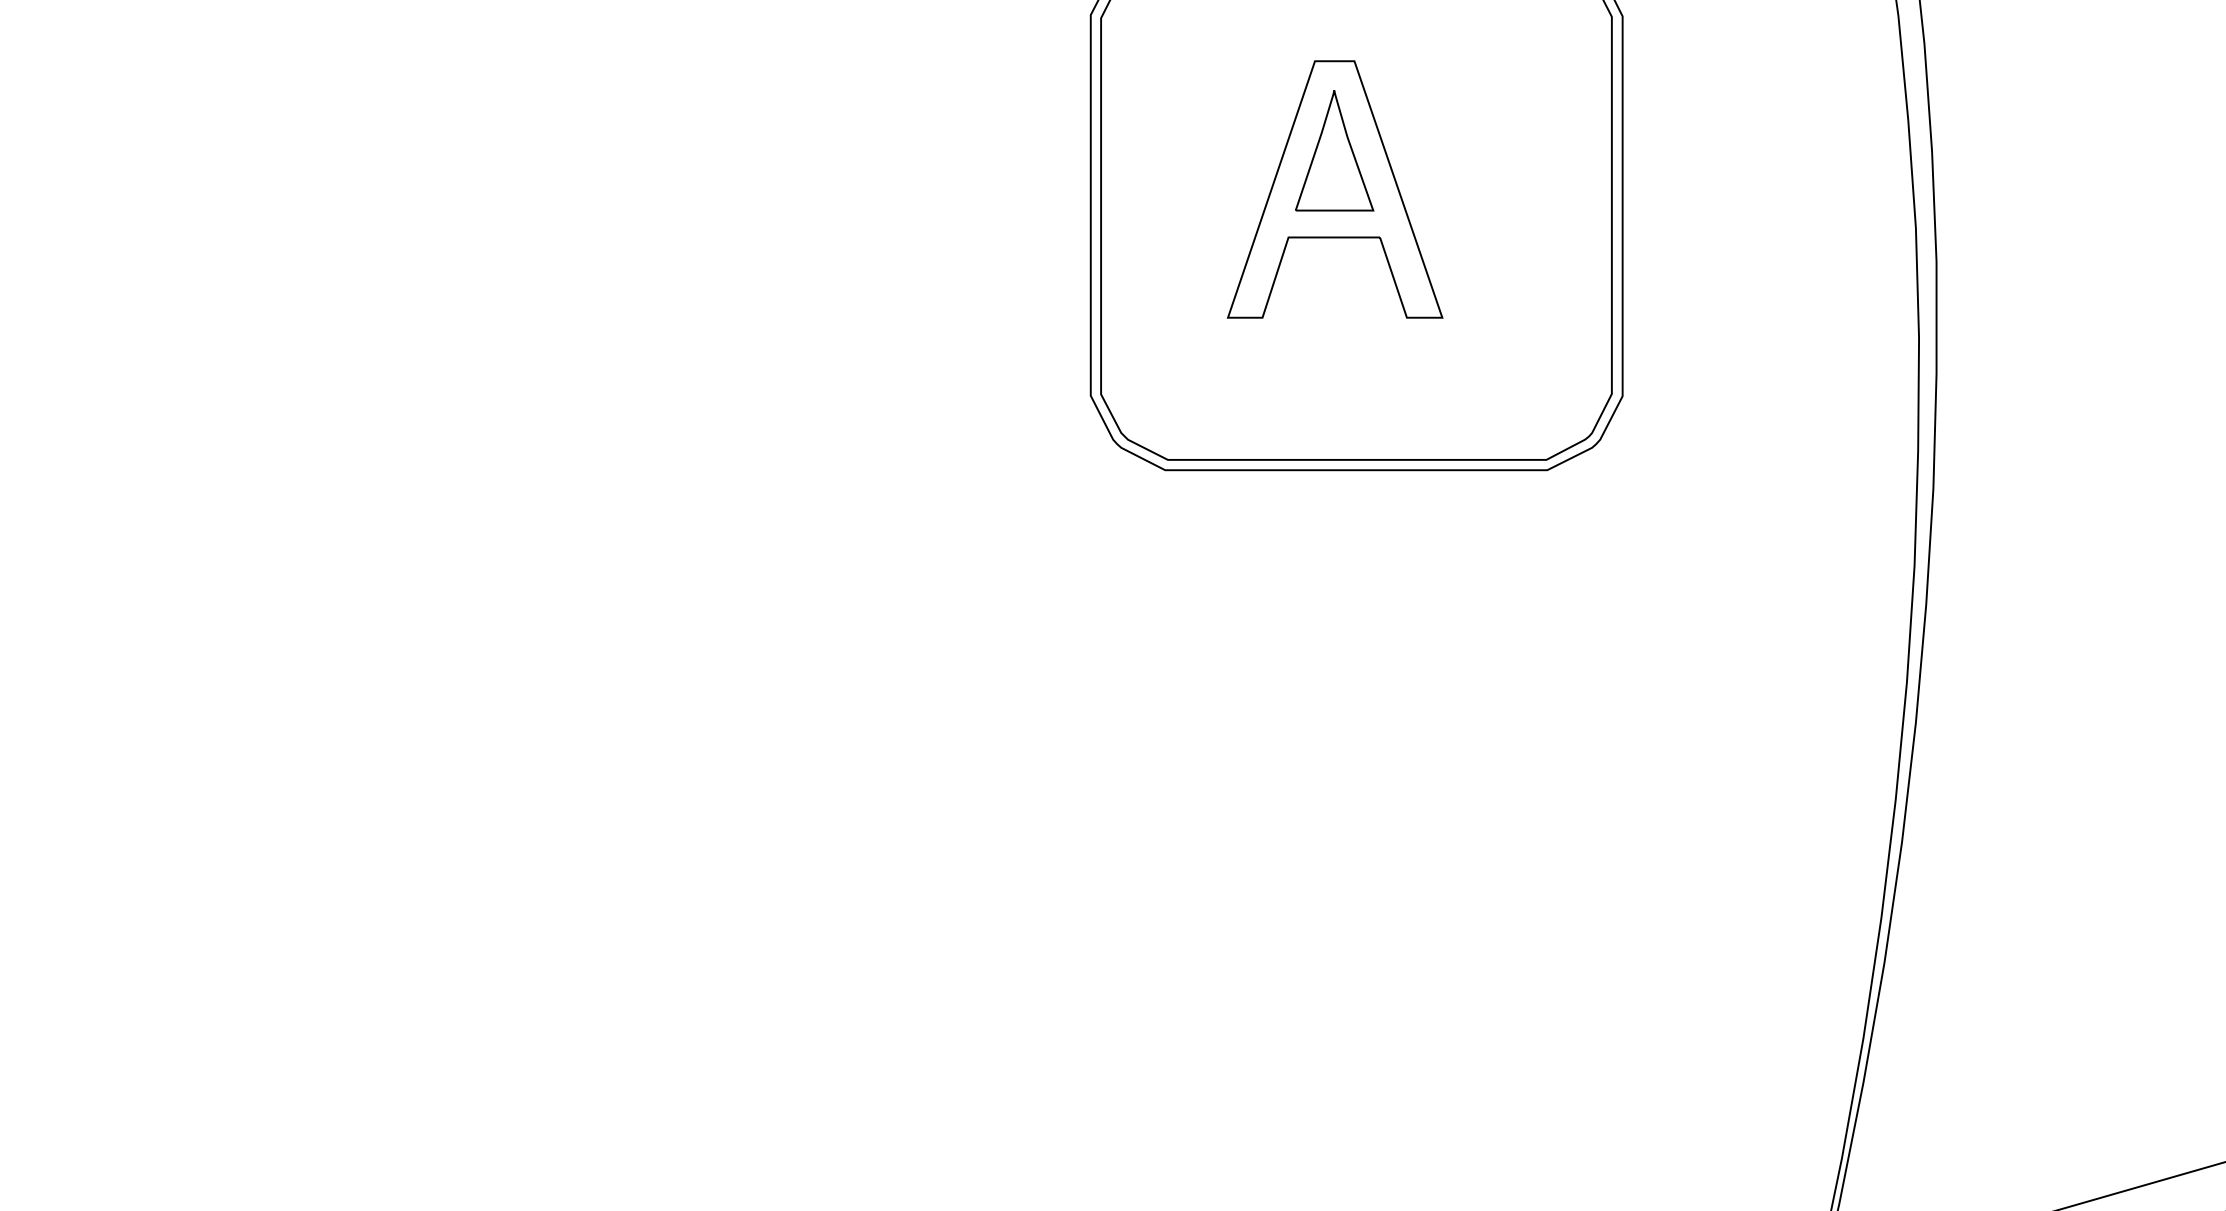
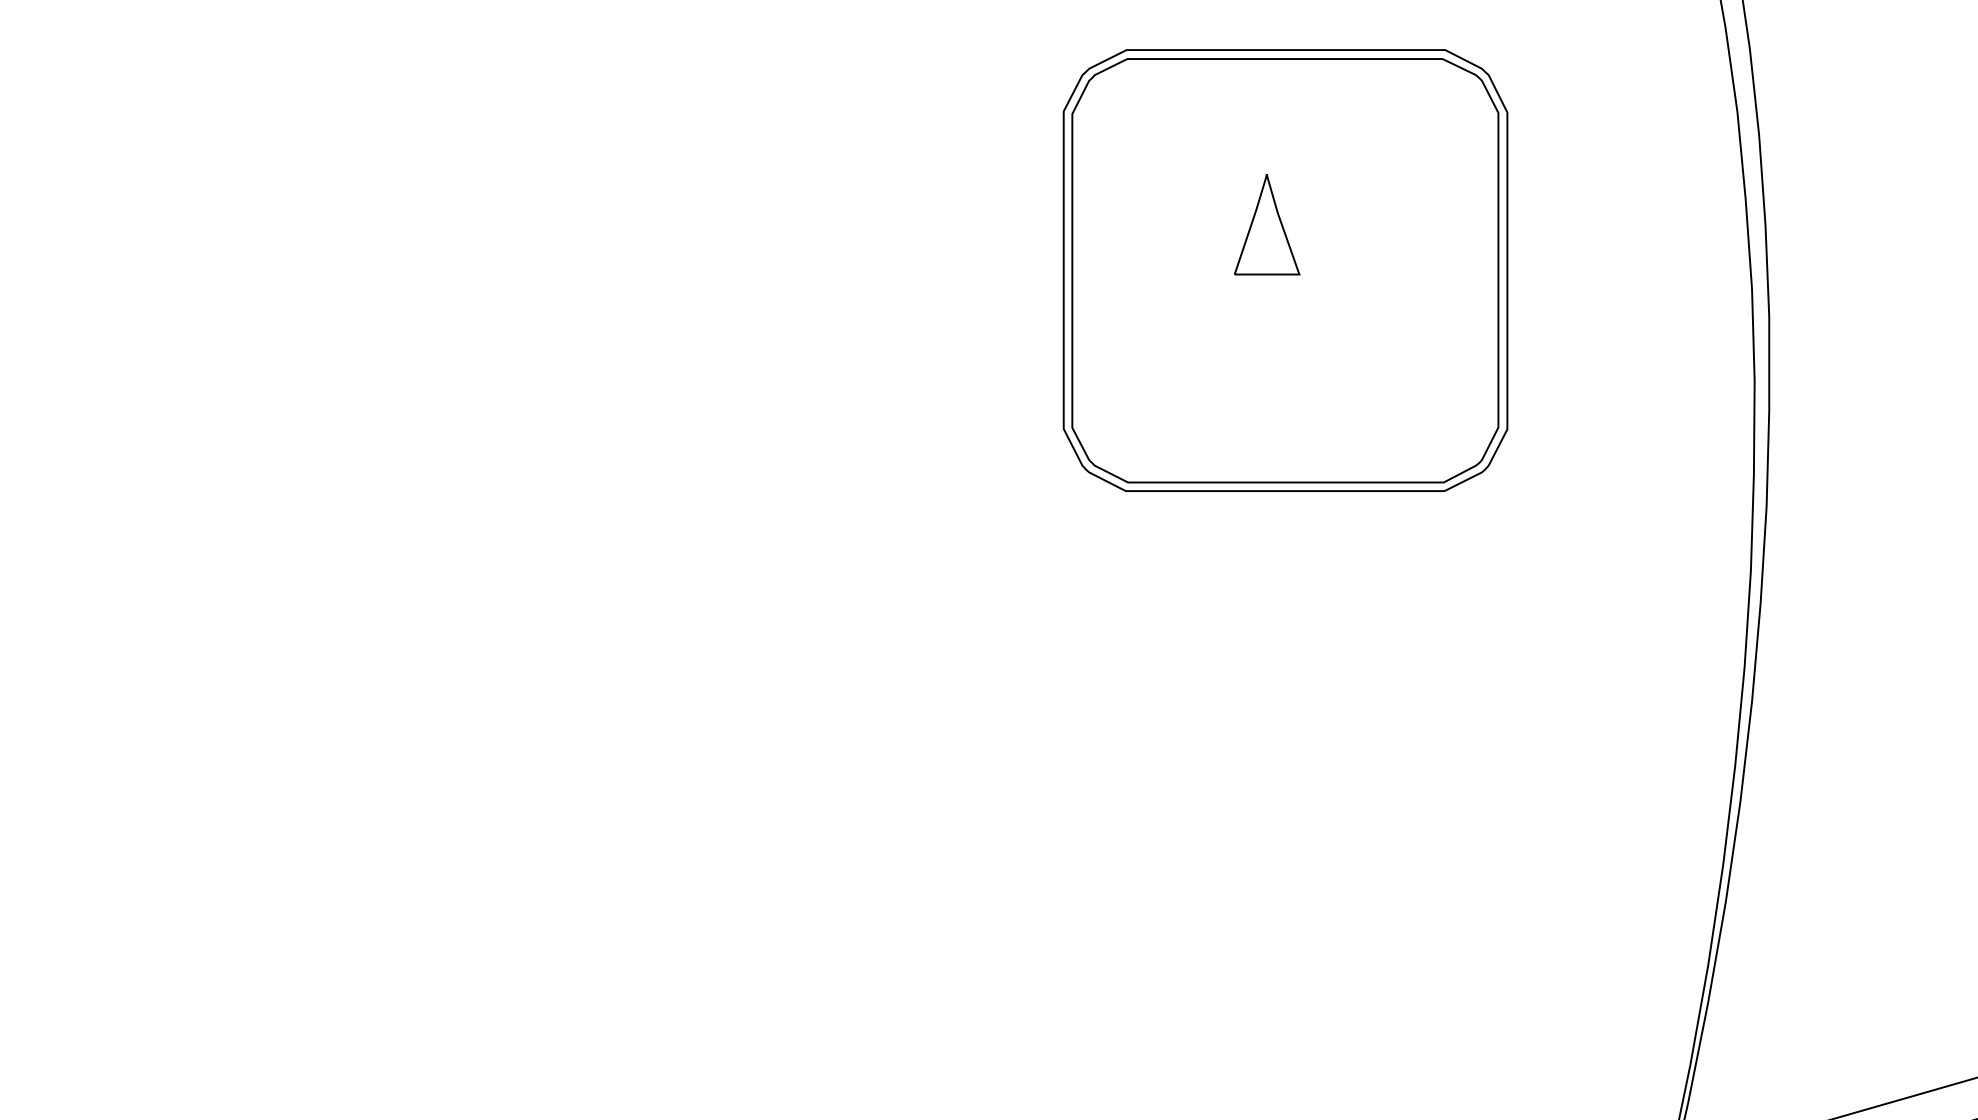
part: (1335, 188) -> (1267, 256), removed

